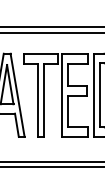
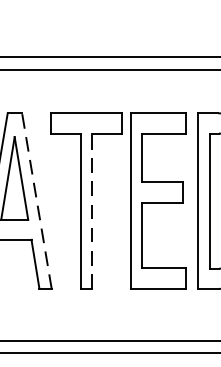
line: (17, 94) -> (36, 199), solid -> dashed
line: (43, 100) -> (91, 211), solid -> dashed

